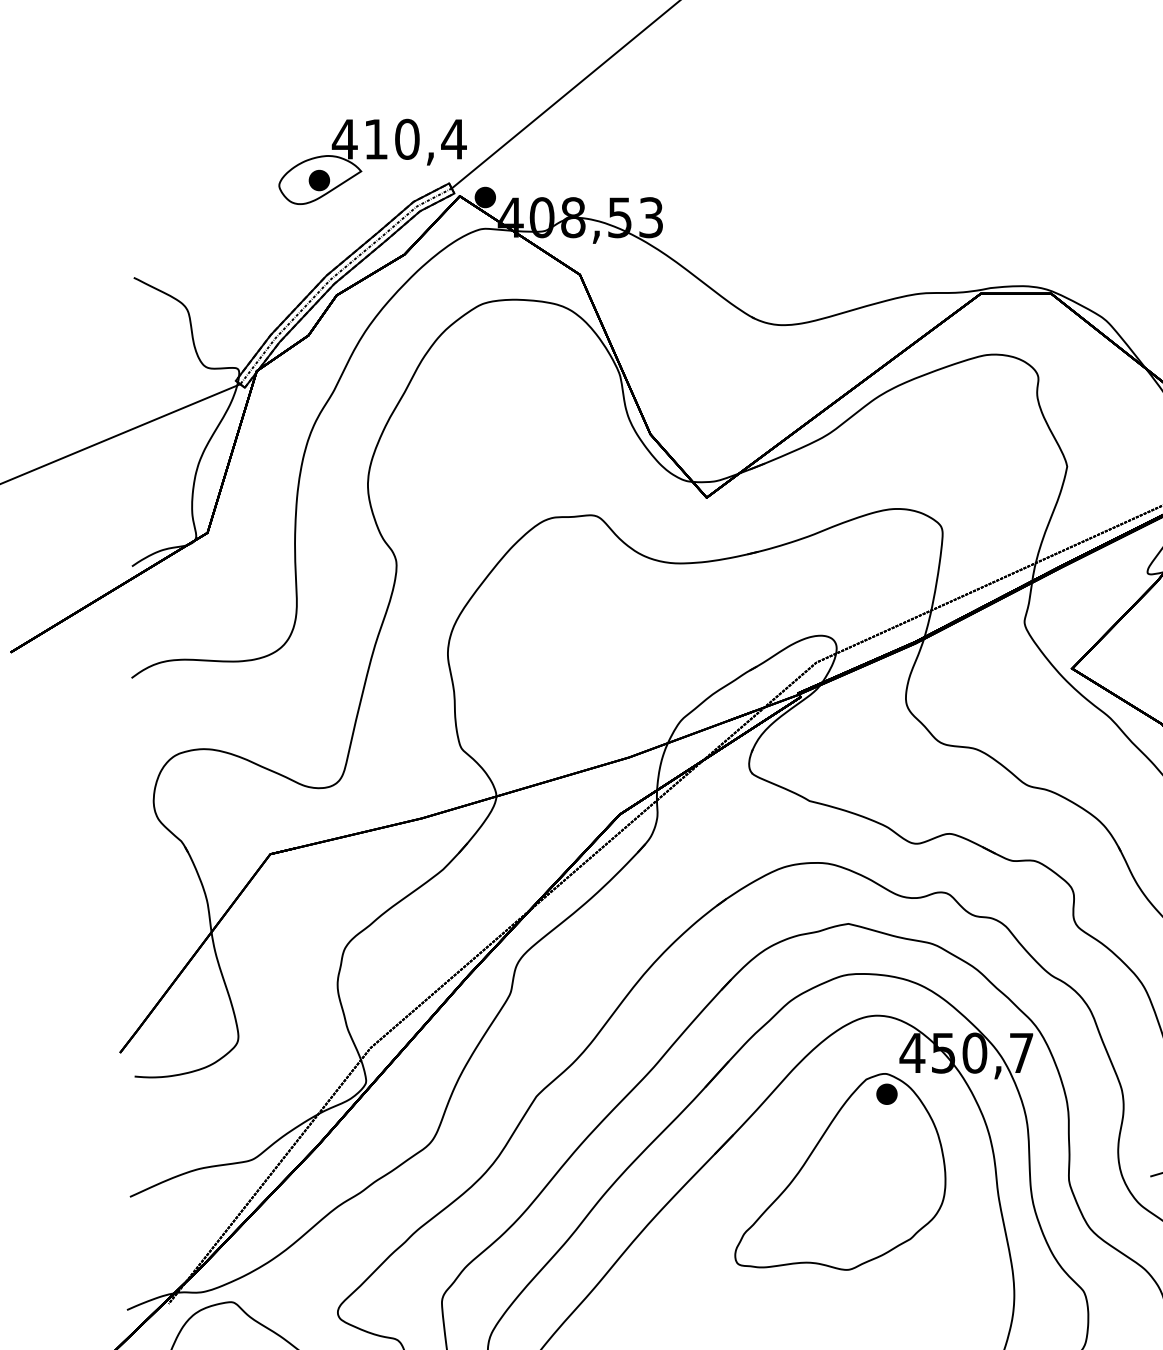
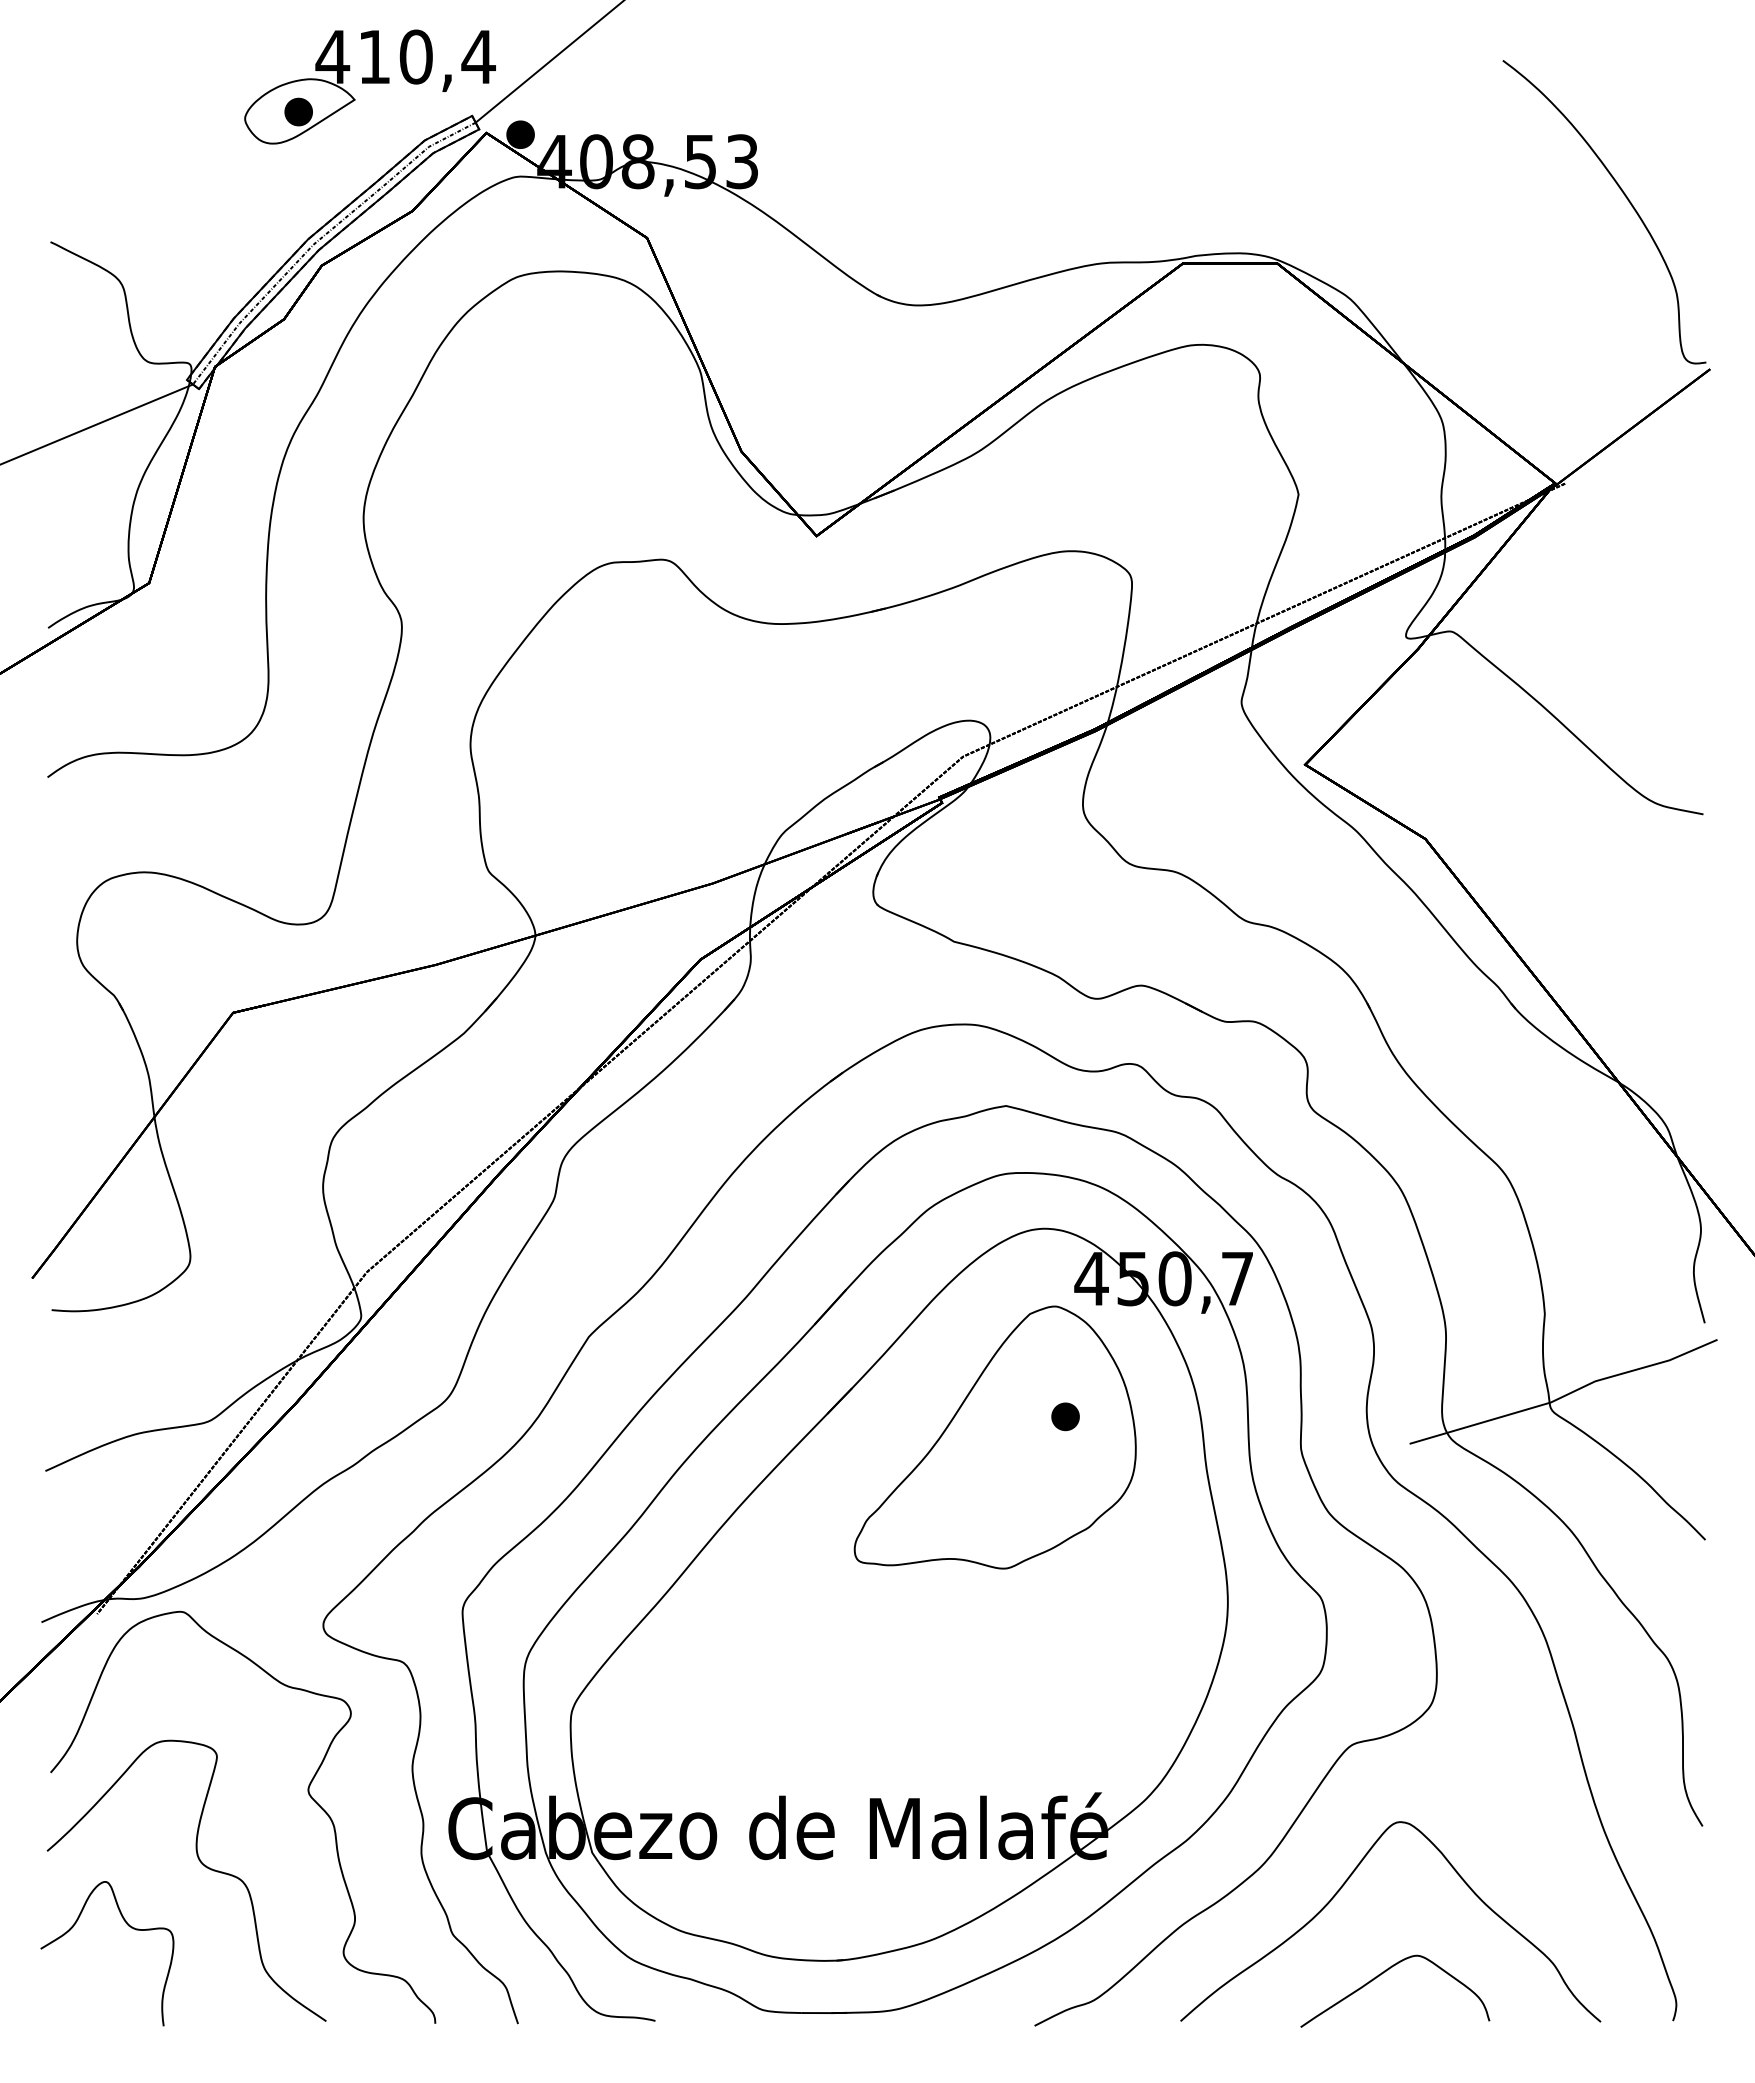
part: (886, 1094) -> (1065, 1416), moved

